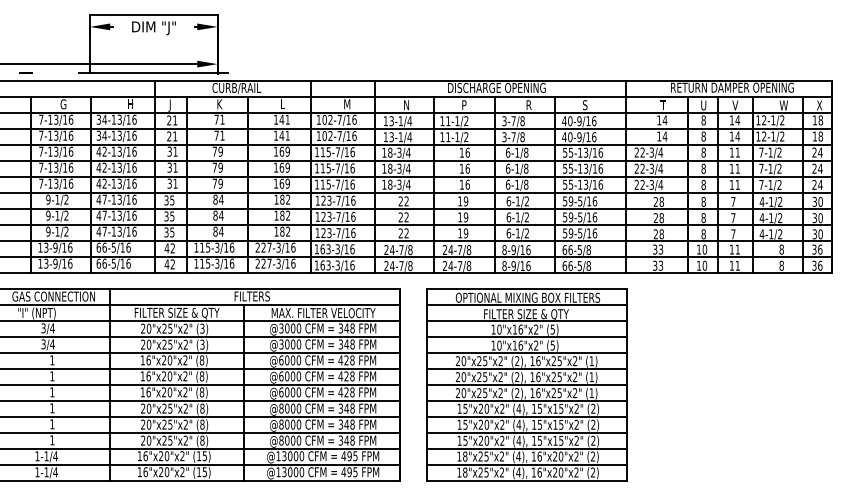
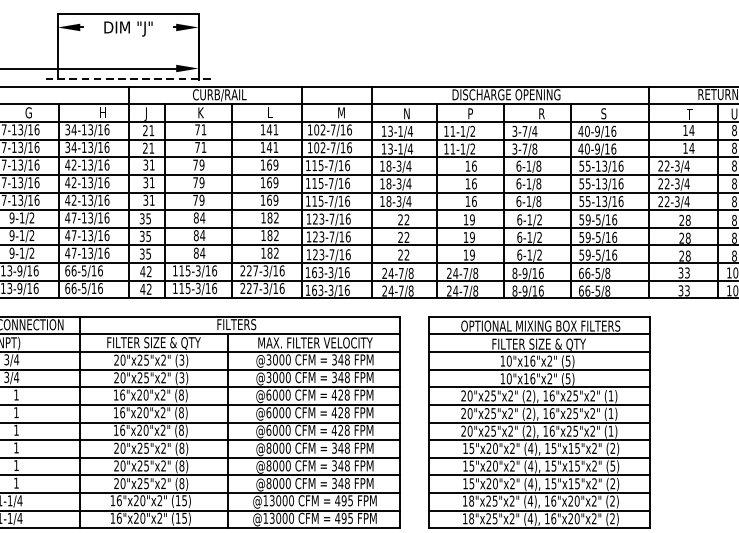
line: (153, 73) -> (127, 78), solid -> dashed
text: (522, 121) -> (534, 131), 3-7/8 -> 3-7/4
text: (593, 424) -> (612, 465), (2) -> (5)

